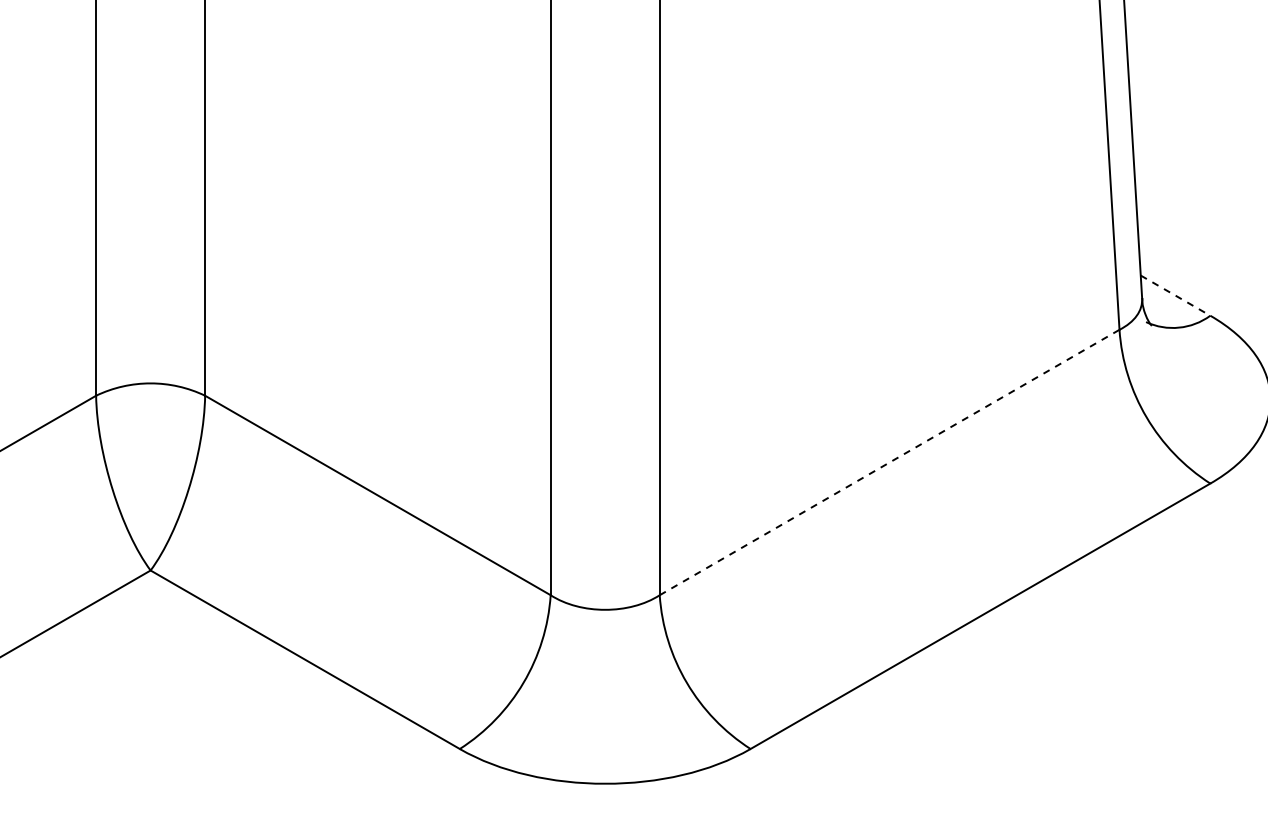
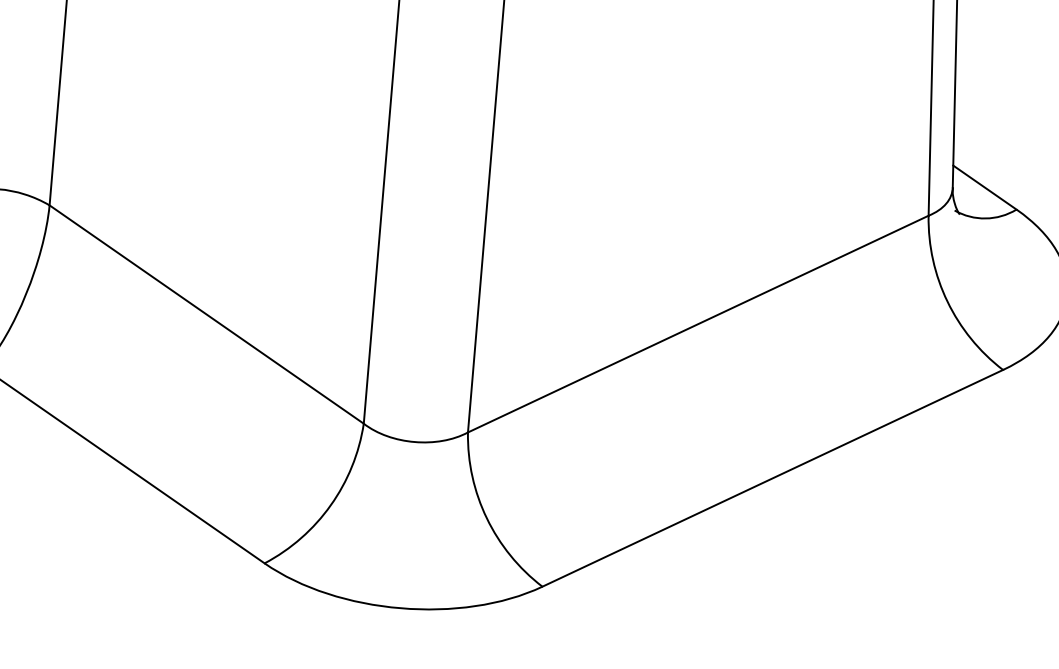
line: (1175, 295) -> (984, 187), dashed -> solid
line: (890, 462) -> (699, 324), dashed -> solid

